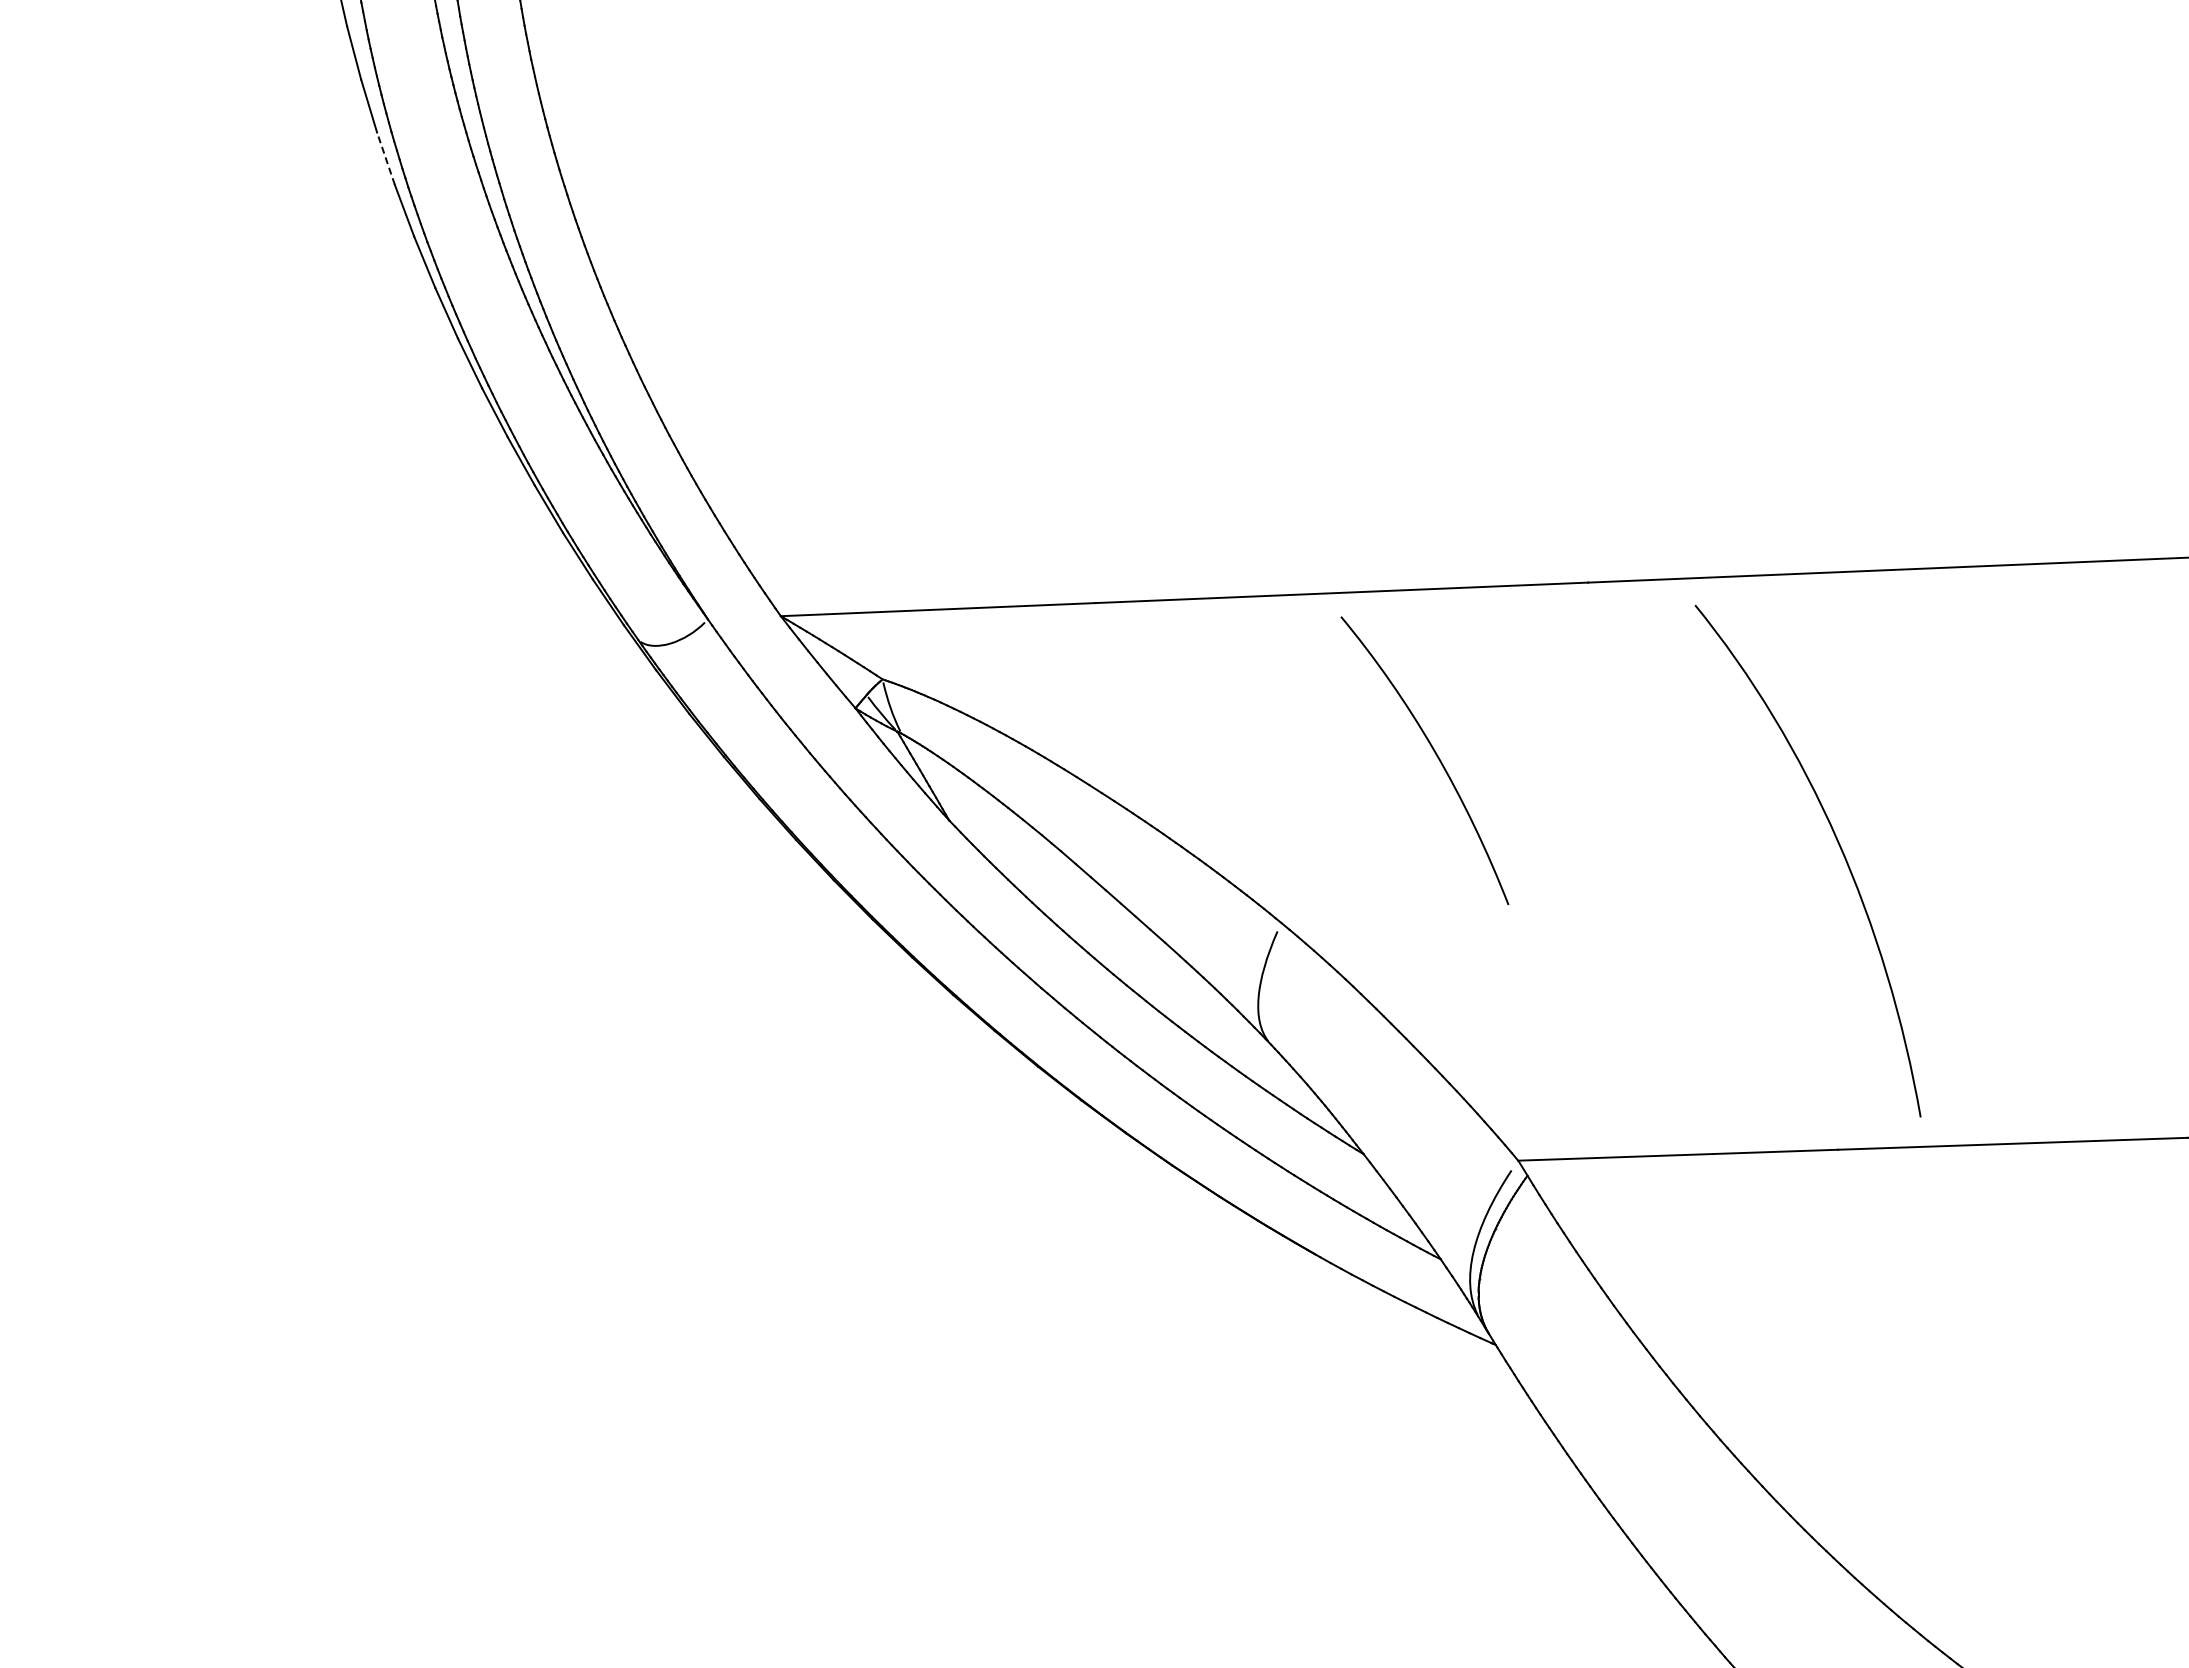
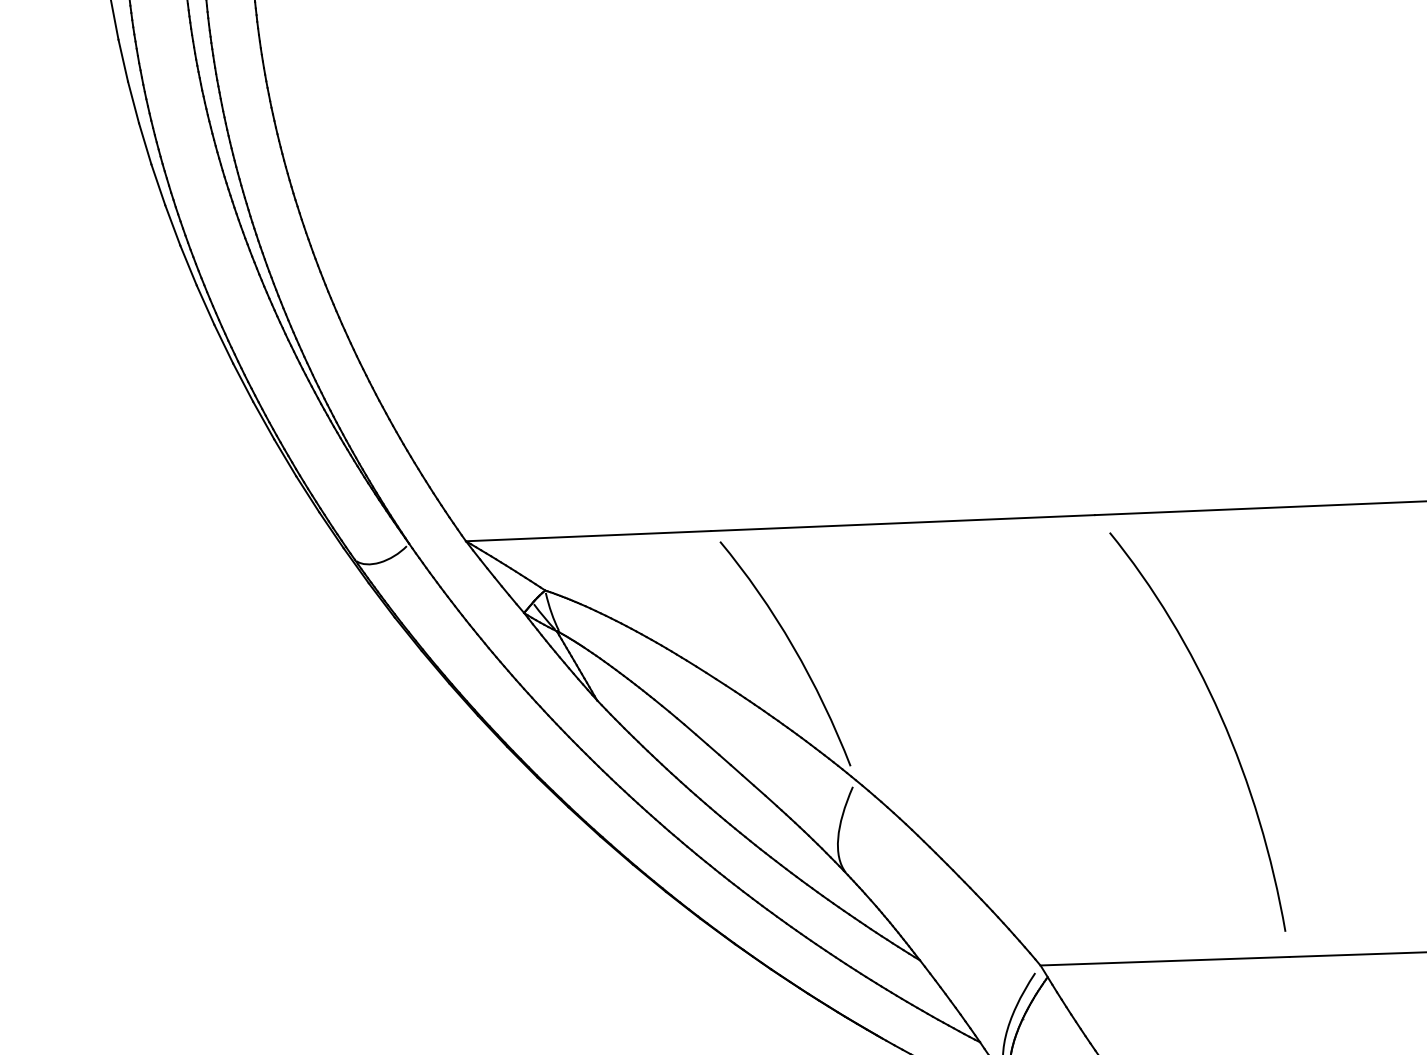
line: (385, 158) -> (157, 184), dashed -> solid
curve: (1434, 753) -> (792, 648), moved
curve: (1838, 845) -> (1221, 719), moved

